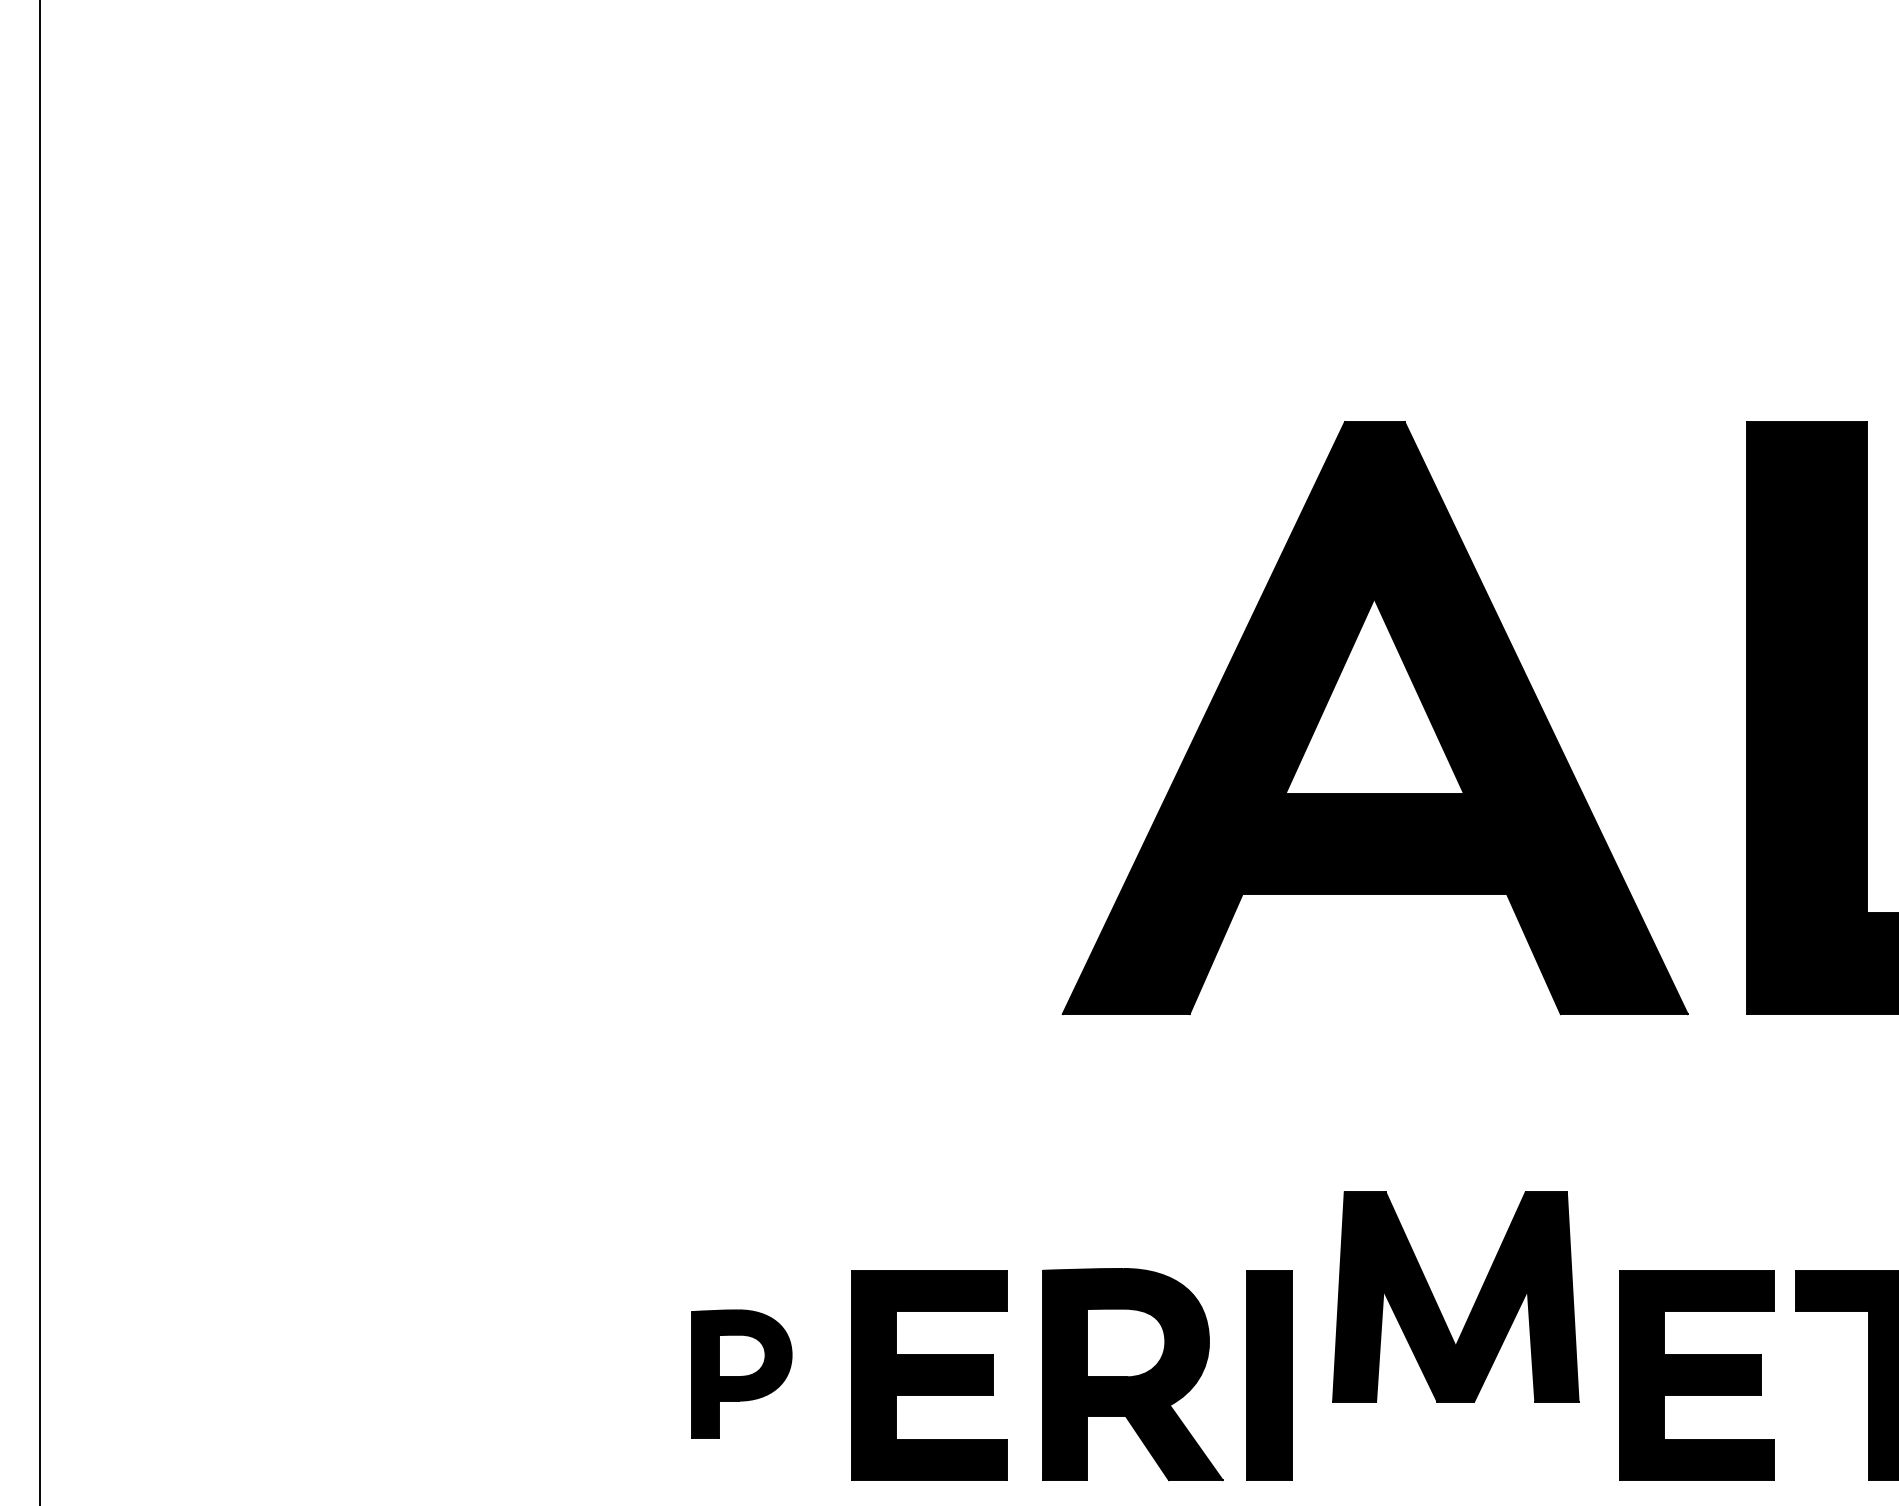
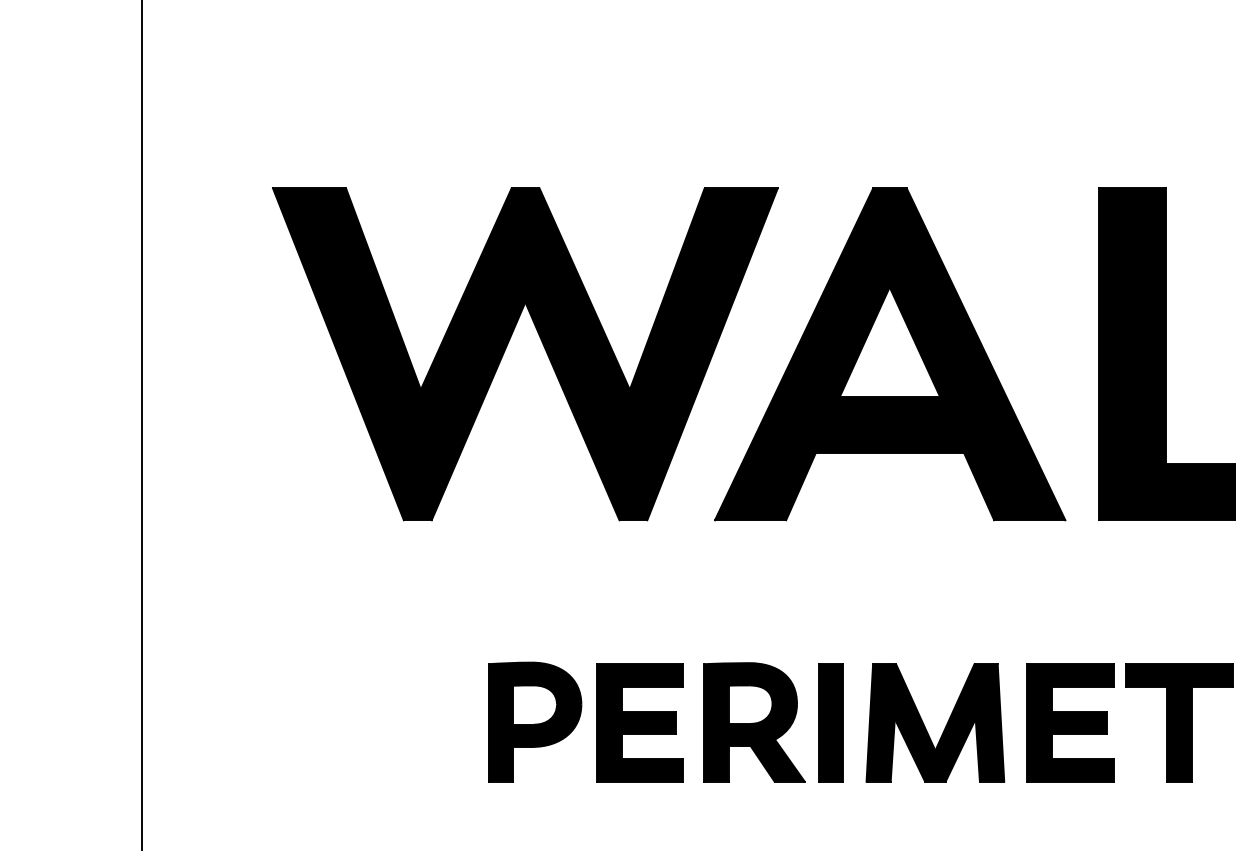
part: (756, 705) -> (543, 347), added
part: (1472, 1305) -> (944, 727), moved
part: (742, 1373) -> (535, 721), size x1.67

